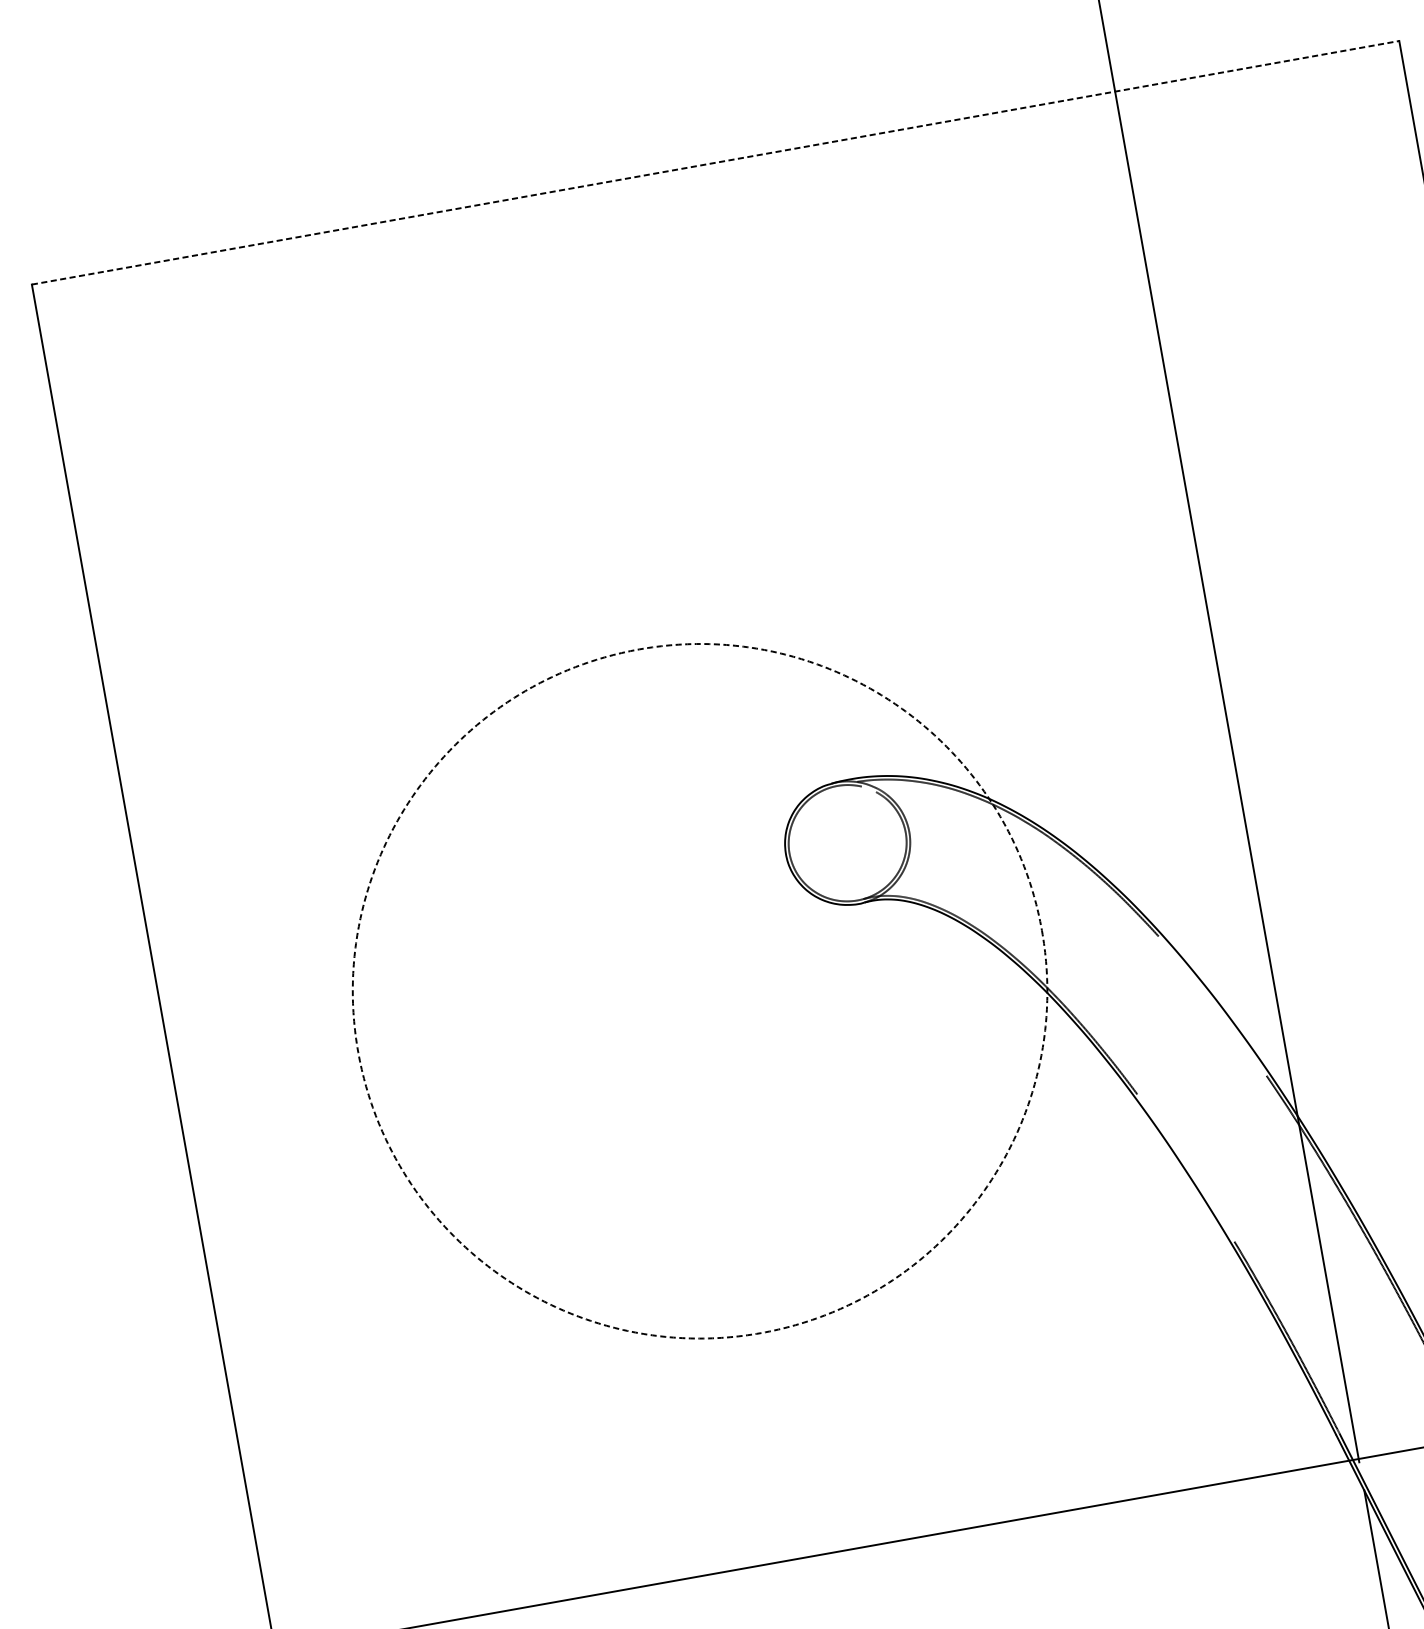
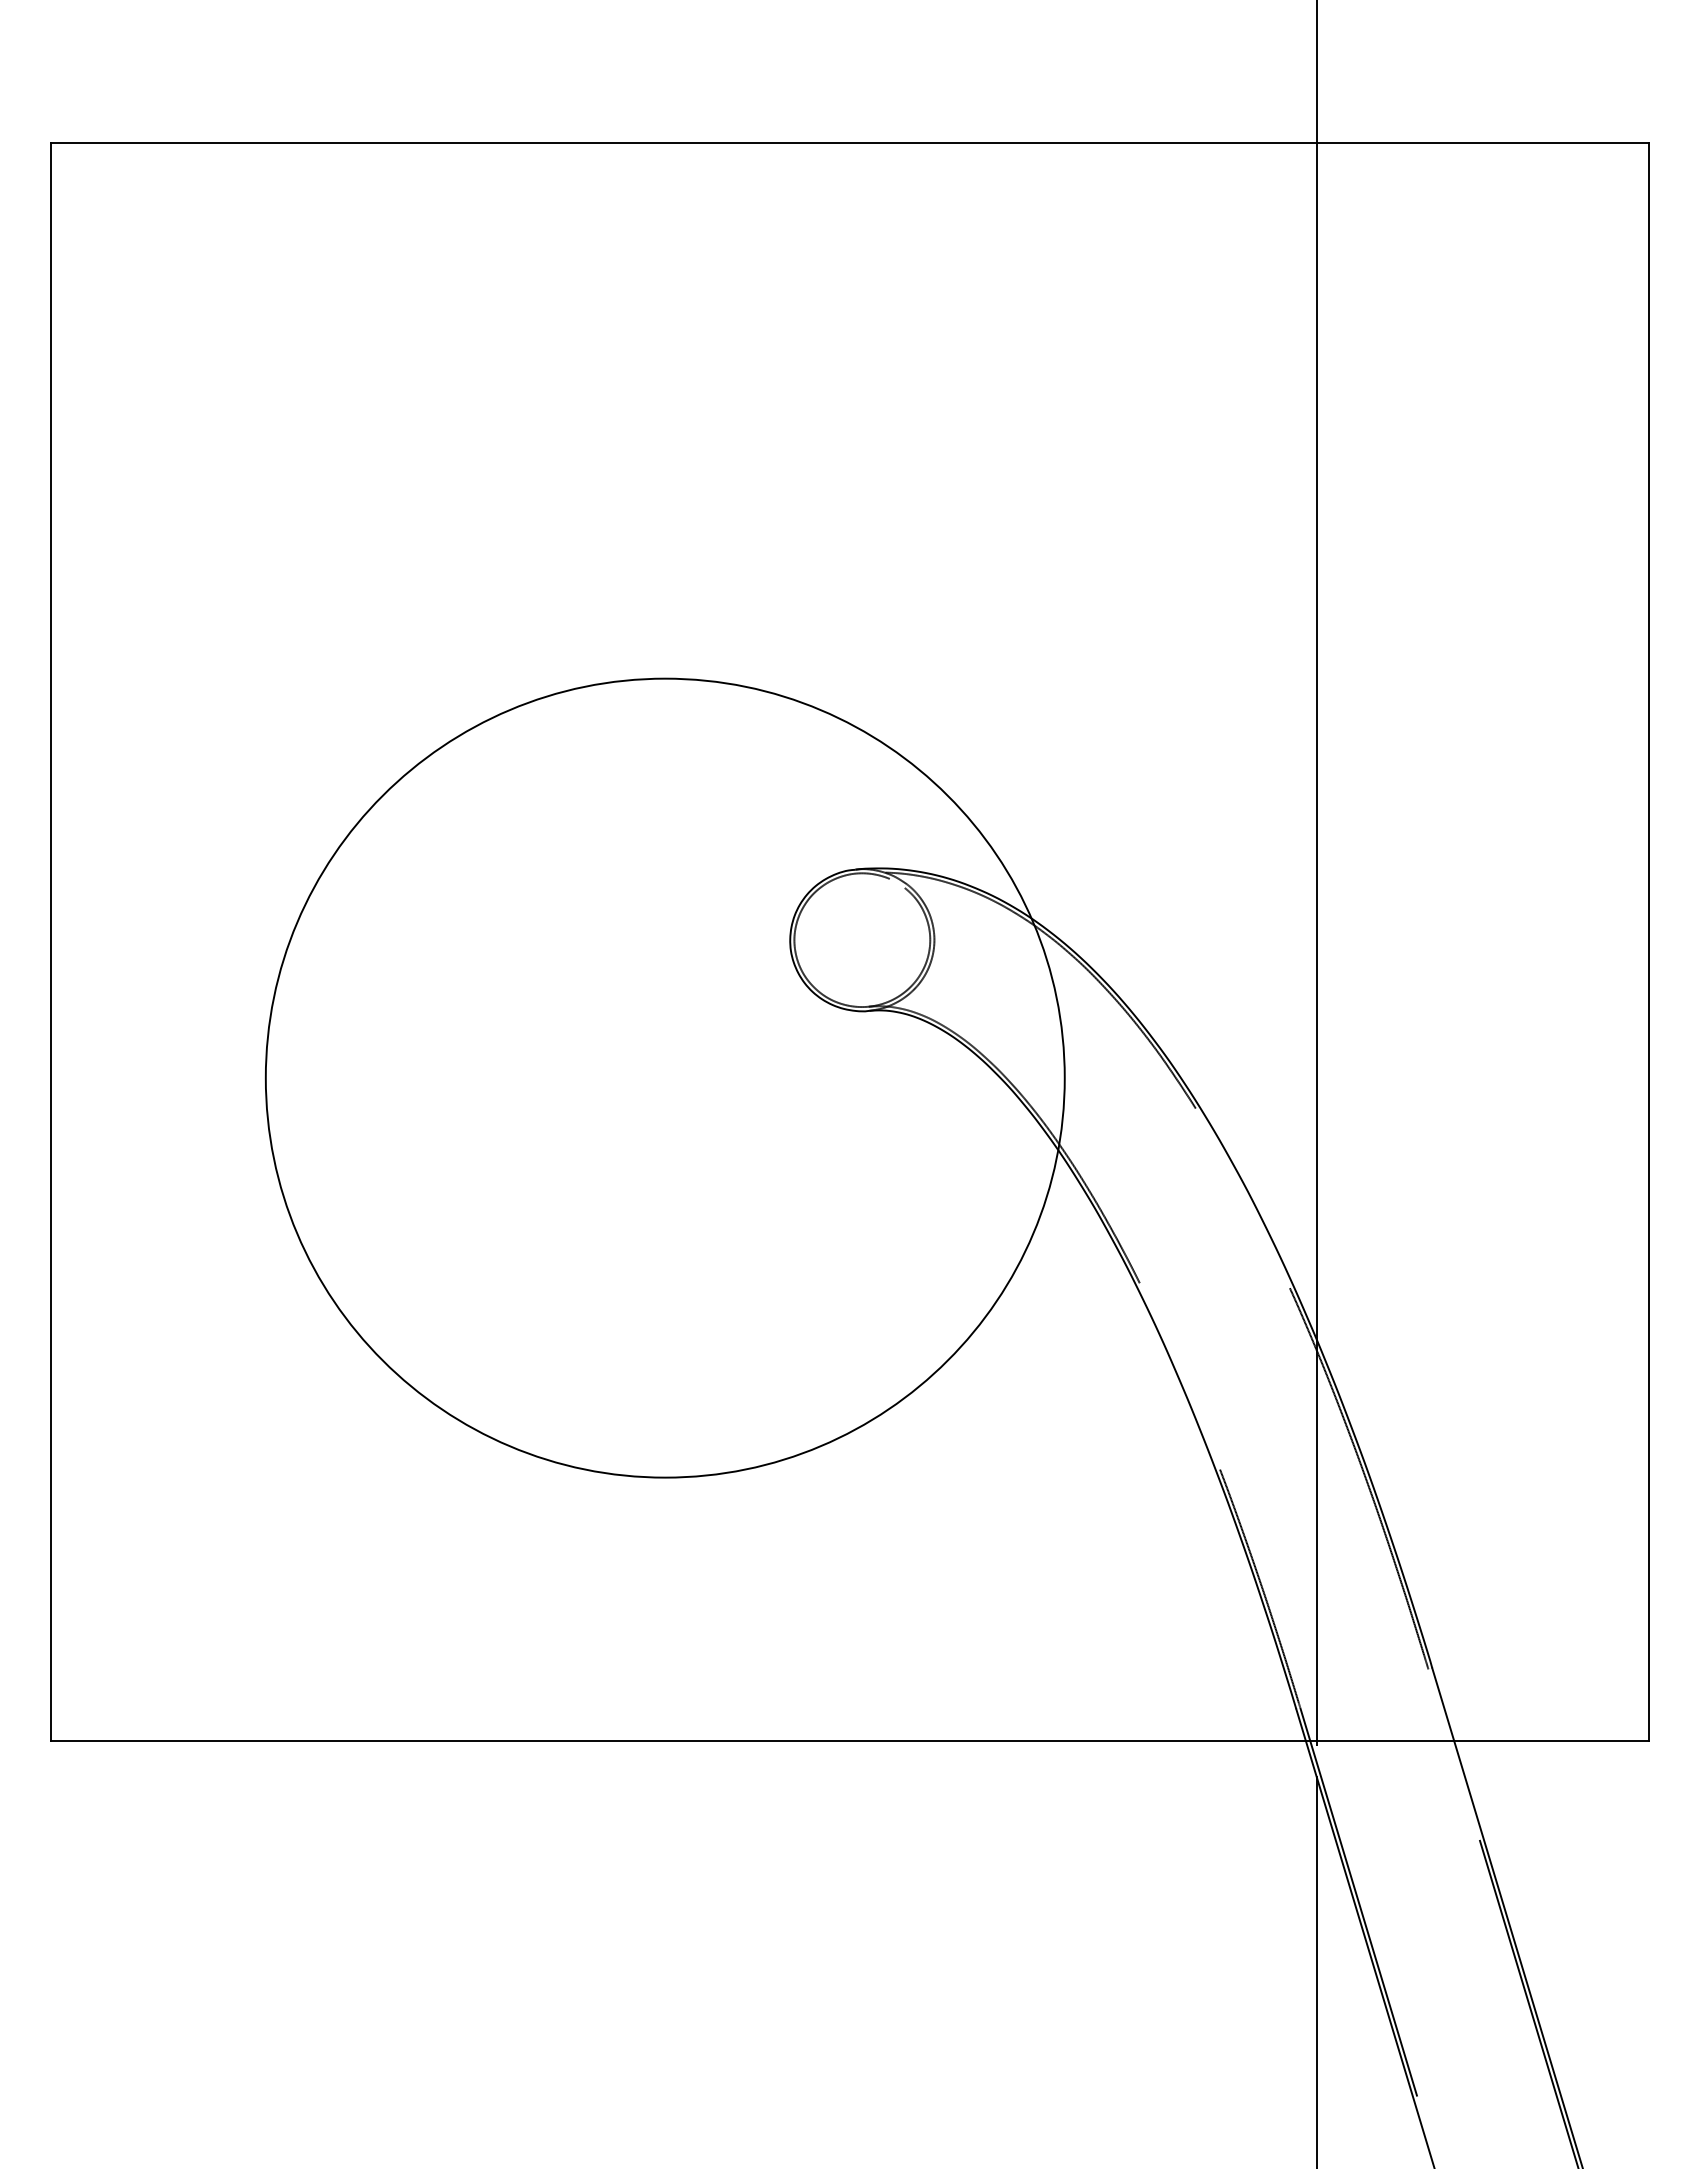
line: (715, 162) -> (850, 142), dashed -> solid
circle: (699, 990) -> (664, 1077), dashed -> solid

